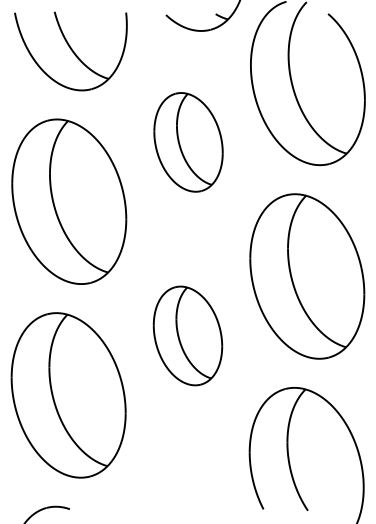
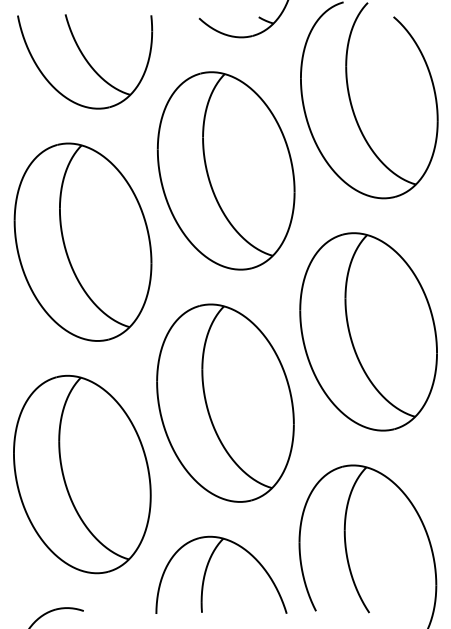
part: (188, 142) -> (226, 171), size x1.67
part: (187, 335) -> (224, 402), size x1.67
part: (173, 473) -> (208, 568), added

